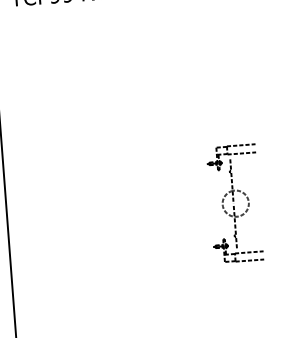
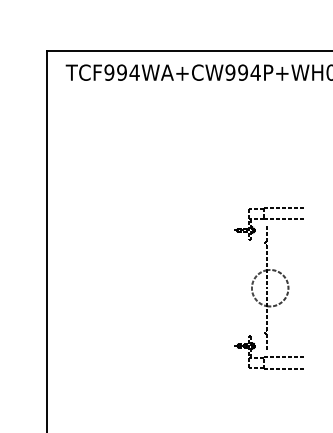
part: (234, 203) -> (268, 288), size x1.43

